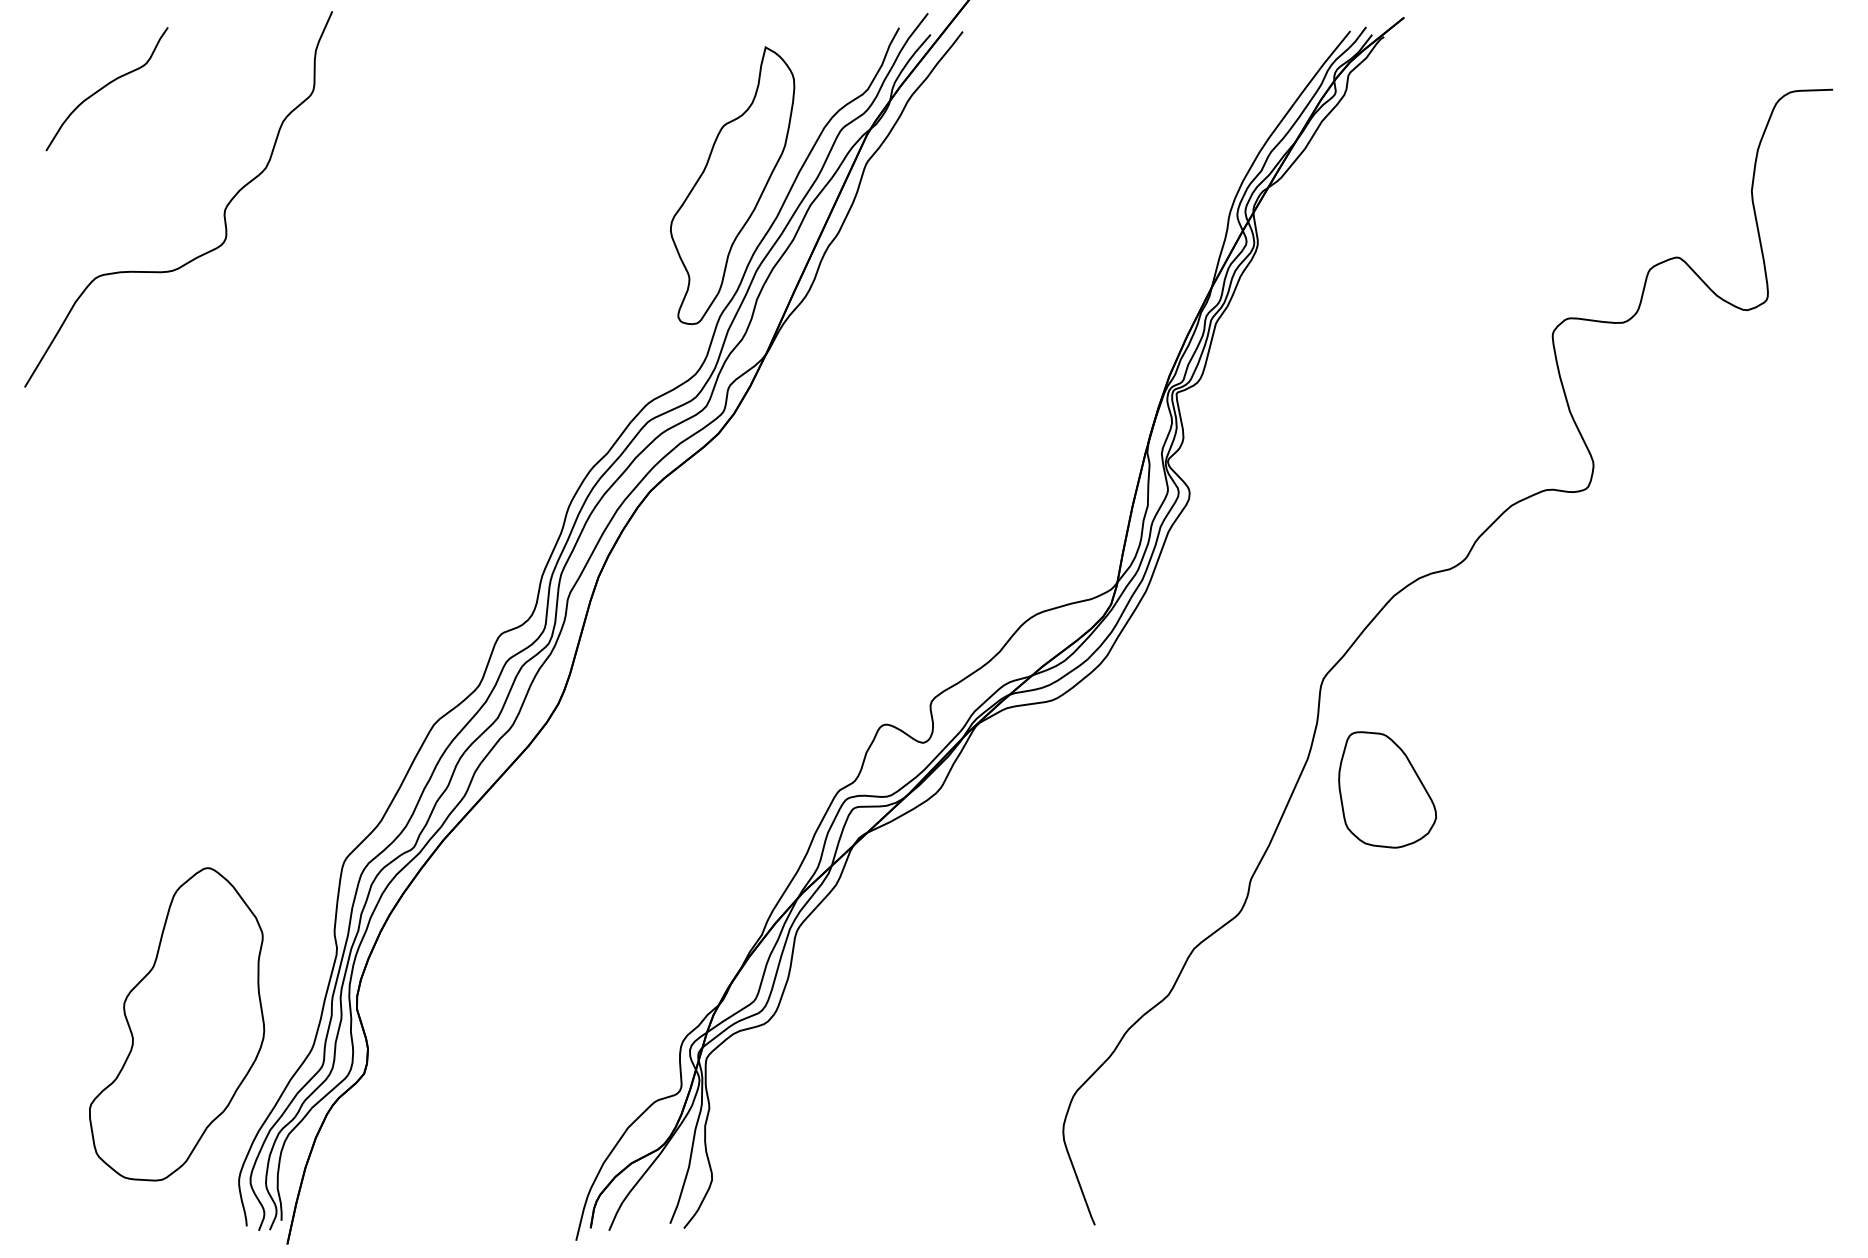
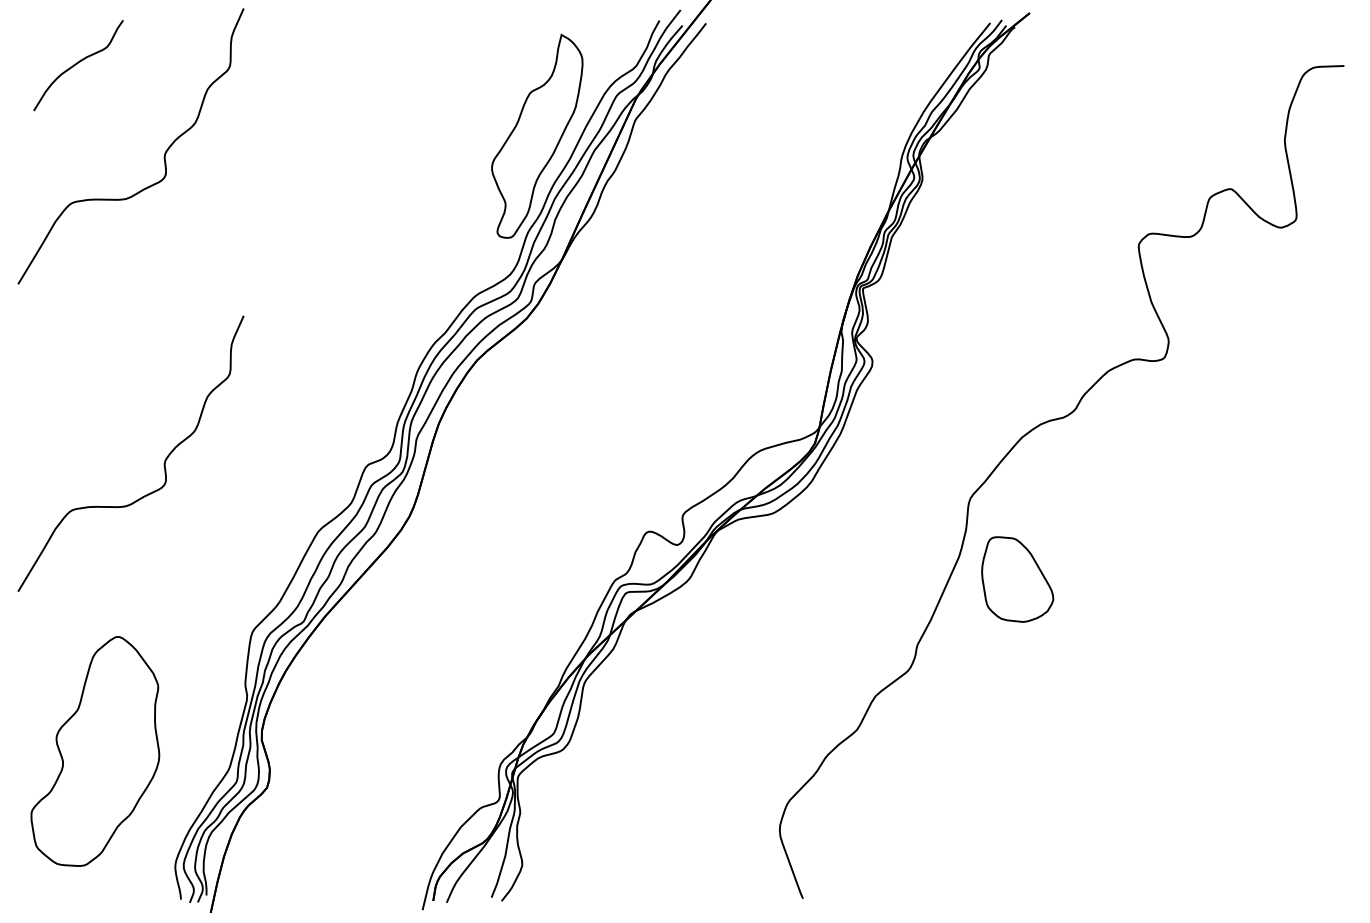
curve: (223, 631) -> (163, 463), added
part: (177, 1024) -> (95, 751), moved

